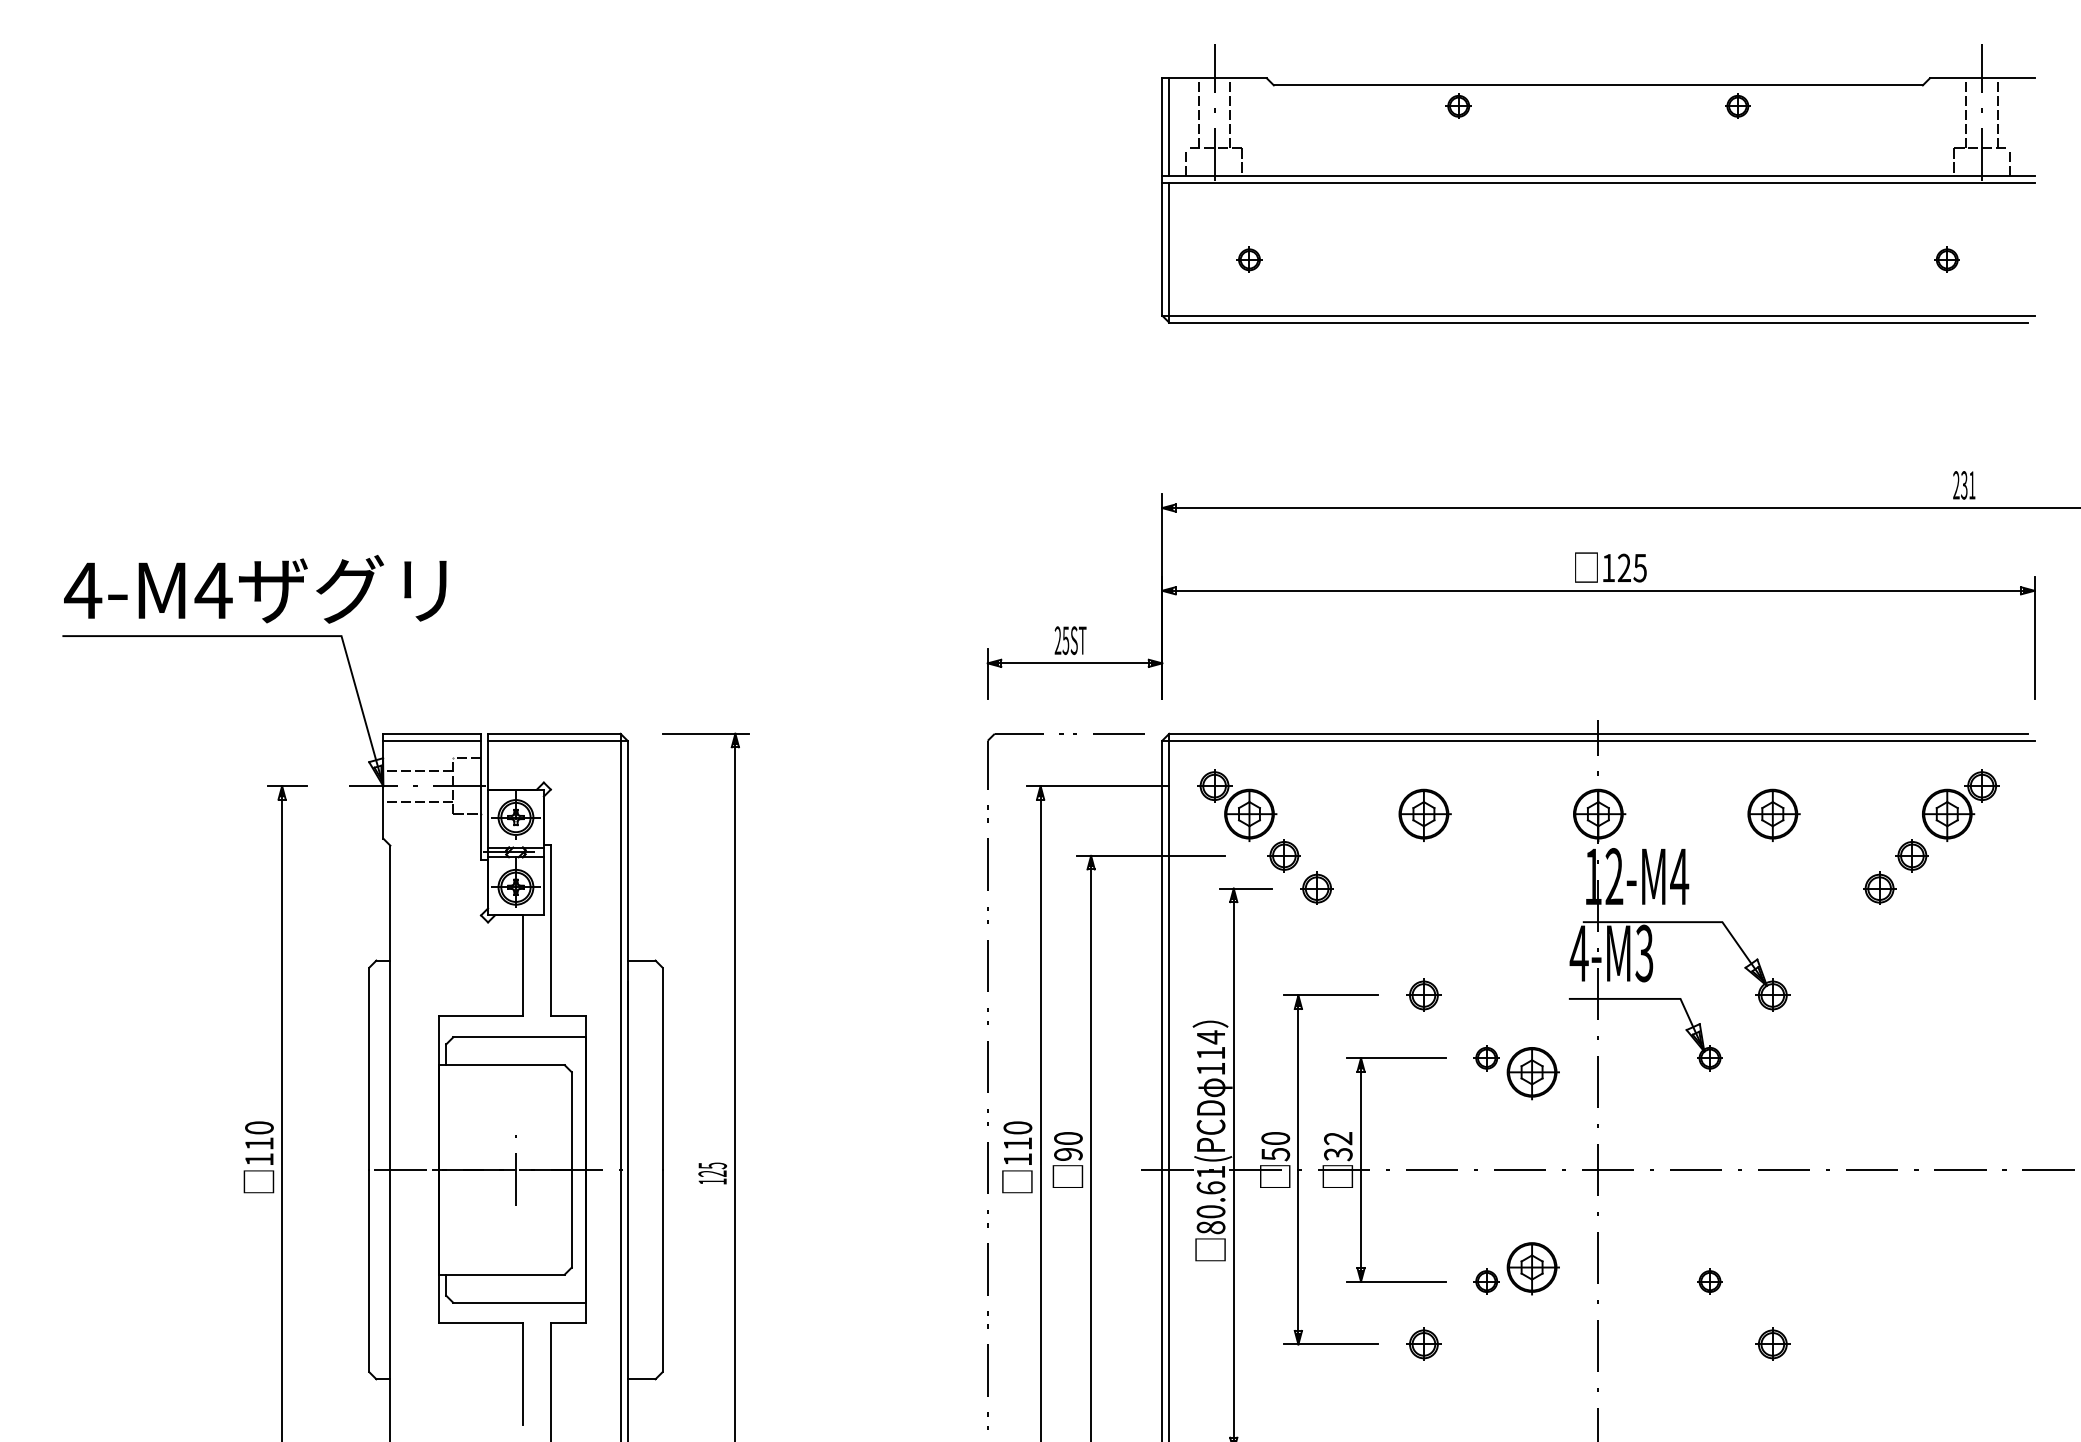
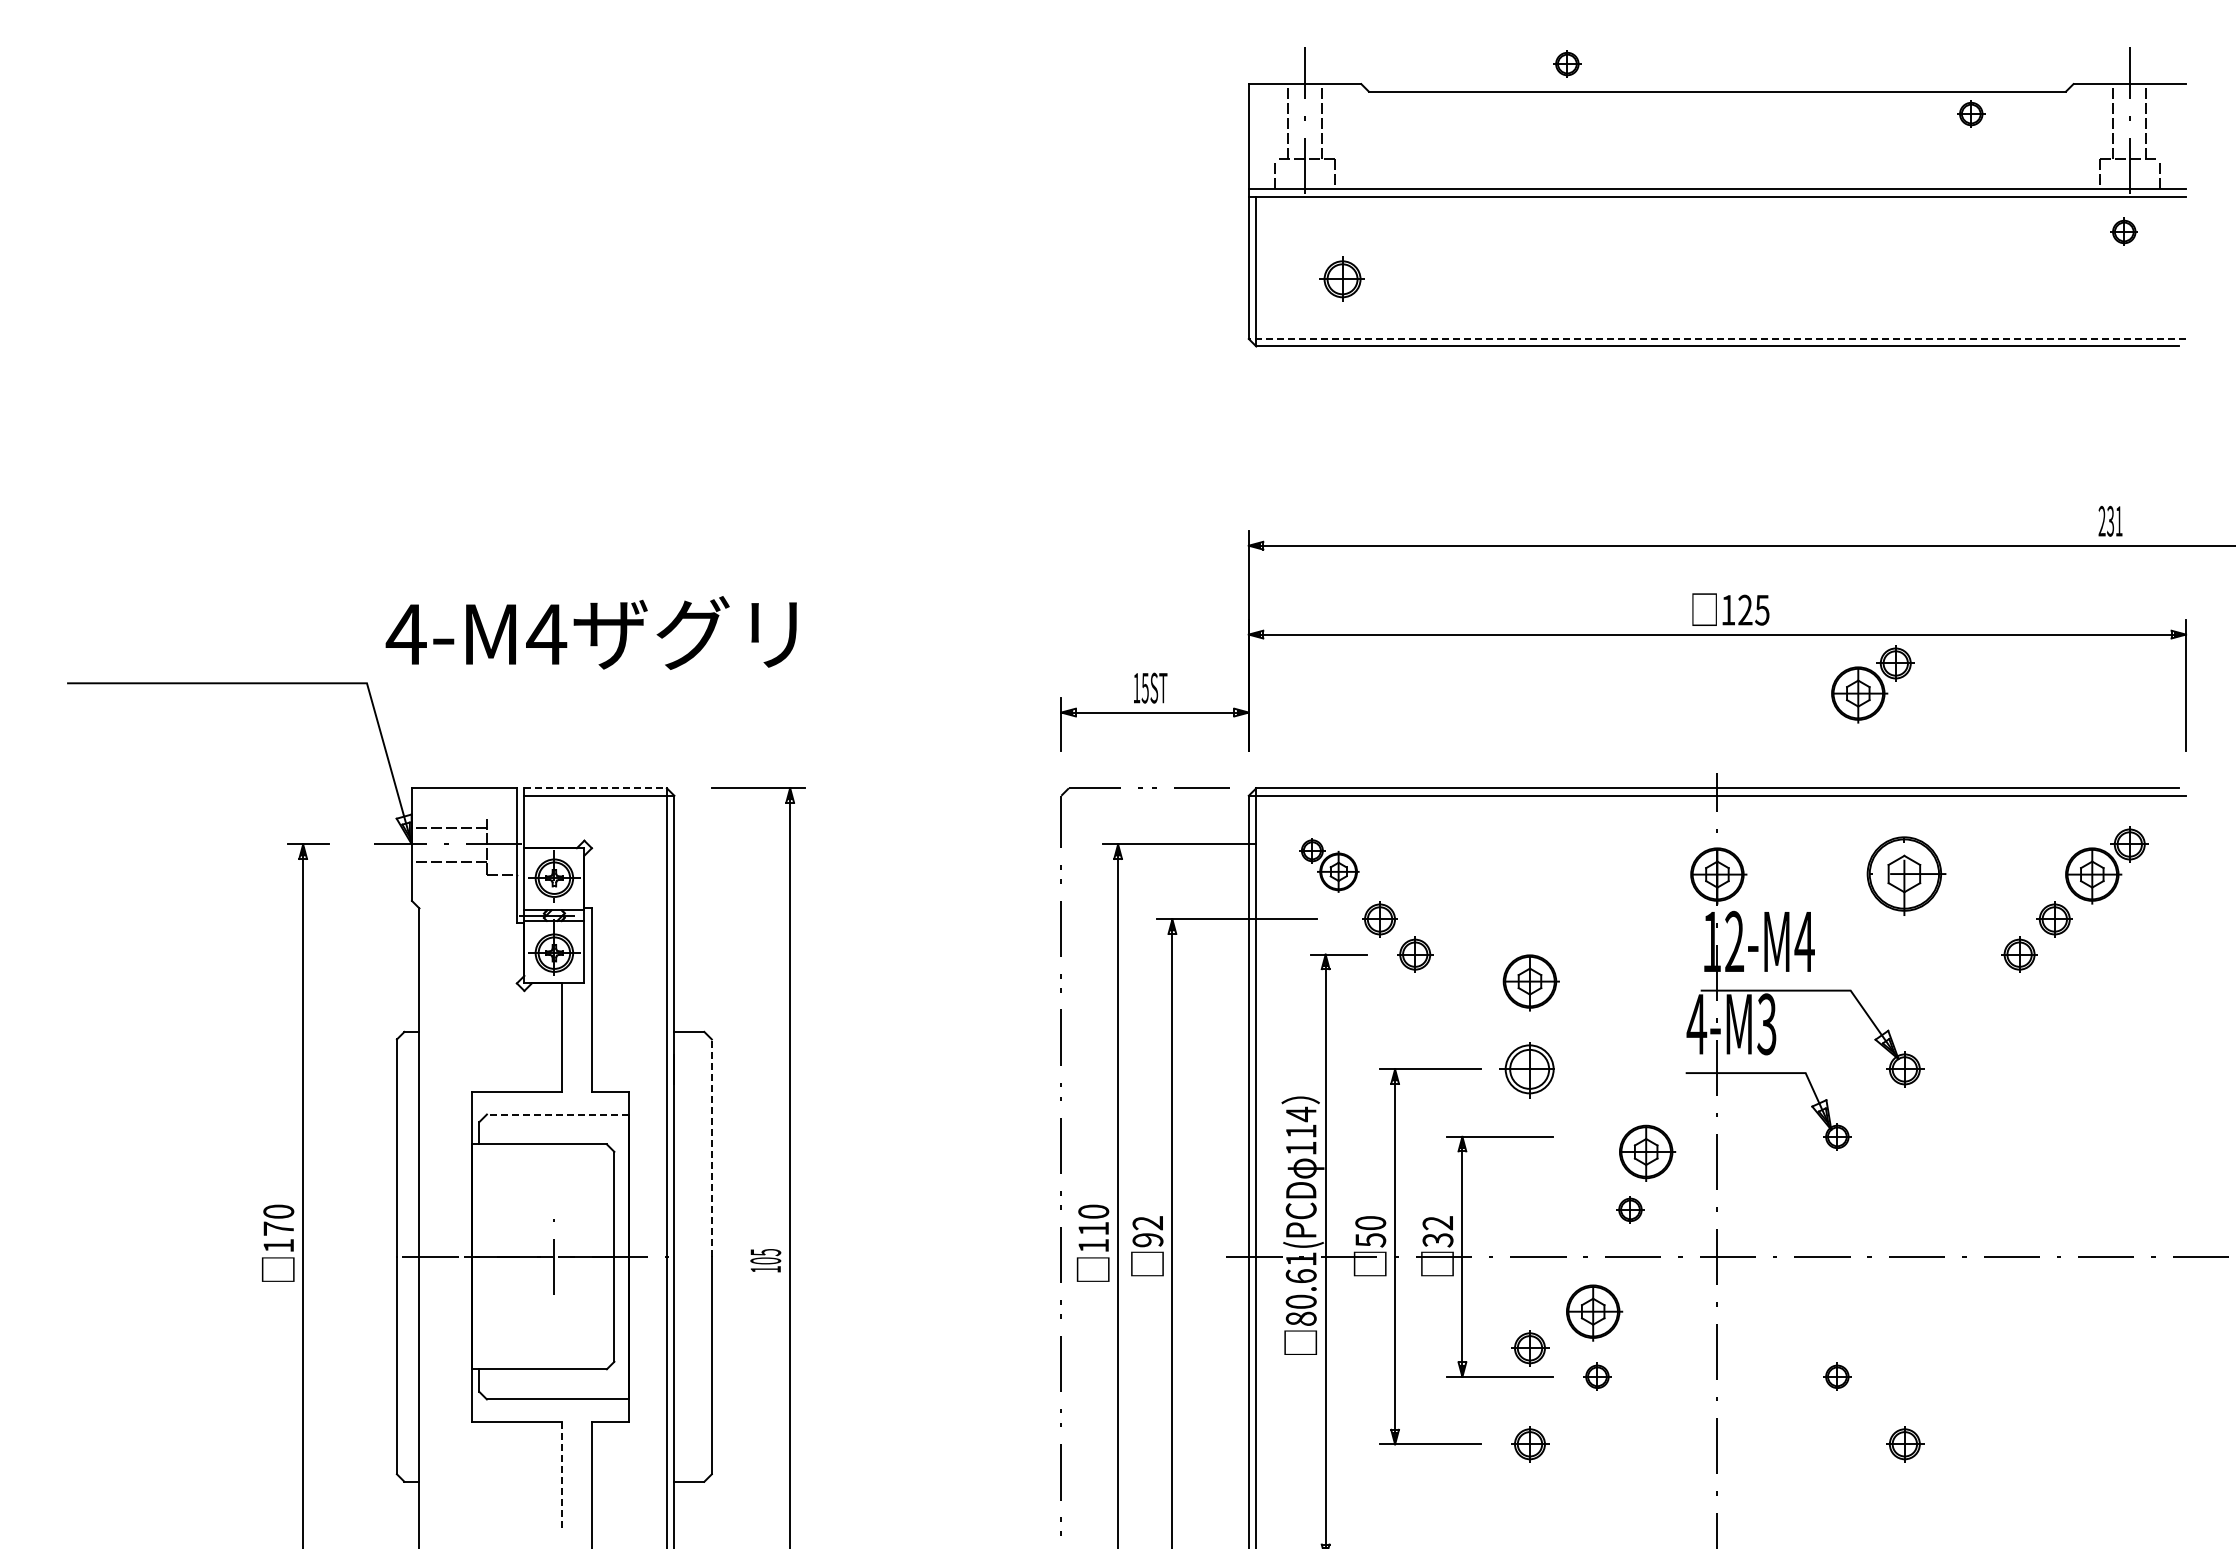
part: (1458, 105) -> (1567, 63), moved
part: (1738, 105) -> (1971, 113), moved
line: (1169, 127) -> (1256, 136), removed
part: (1249, 259) -> (1342, 278), size x1.6
part: (1946, 259) -> (2123, 231), moved
line: (1598, 315) -> (1717, 338), solid -> dashed
text: (254, 588) -> (590, 632), moved
part: (1742, 637) -> (1872, 684), added
text: (1057, 640) -> (1136, 687), 25ST -> 15ST
line: (555, 734) -> (596, 788), solid -> dashed
line: (431, 740) -> (463, 795), removed
line: (466, 758) -> (501, 814), removed
part: (1237, 805) -> (1329, 865), size x0.7
part: (1424, 815) -> (1530, 982), moved
part: (1773, 815) -> (1905, 875), size x1.4
part: (1424, 995) -> (1530, 1069), size x1.6
line: (518, 1037) -> (557, 1114), solid -> dashed
part: (1486, 1057) -> (1630, 1209), moved
line: (662, 1069) -> (711, 1148), solid -> dashed
text: (1067, 1138) -> (1147, 1223), 90 -> 92
text: (259, 1143) -> (278, 1228), 110 -> 170
text: (712, 1173) -> (765, 1260), 125 -> 105
part: (1424, 1255) -> (1530, 1348), added
part: (1533, 1268) -> (1594, 1312), moved
line: (522, 1374) -> (561, 1476), solid -> dashed

